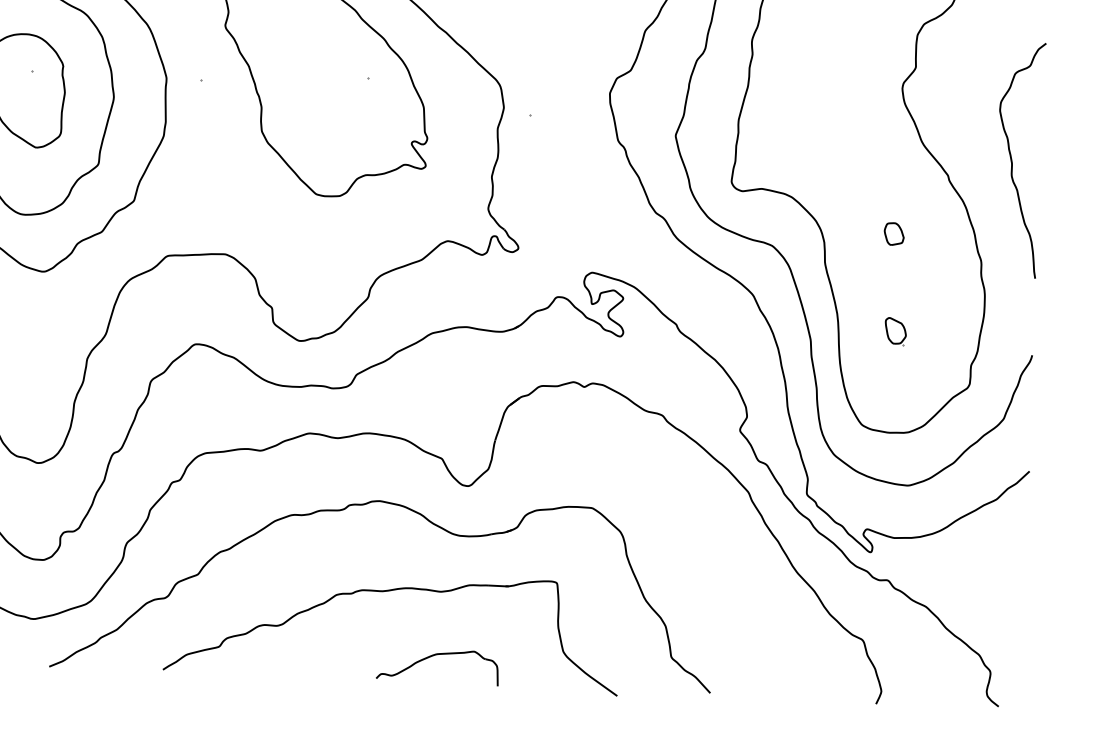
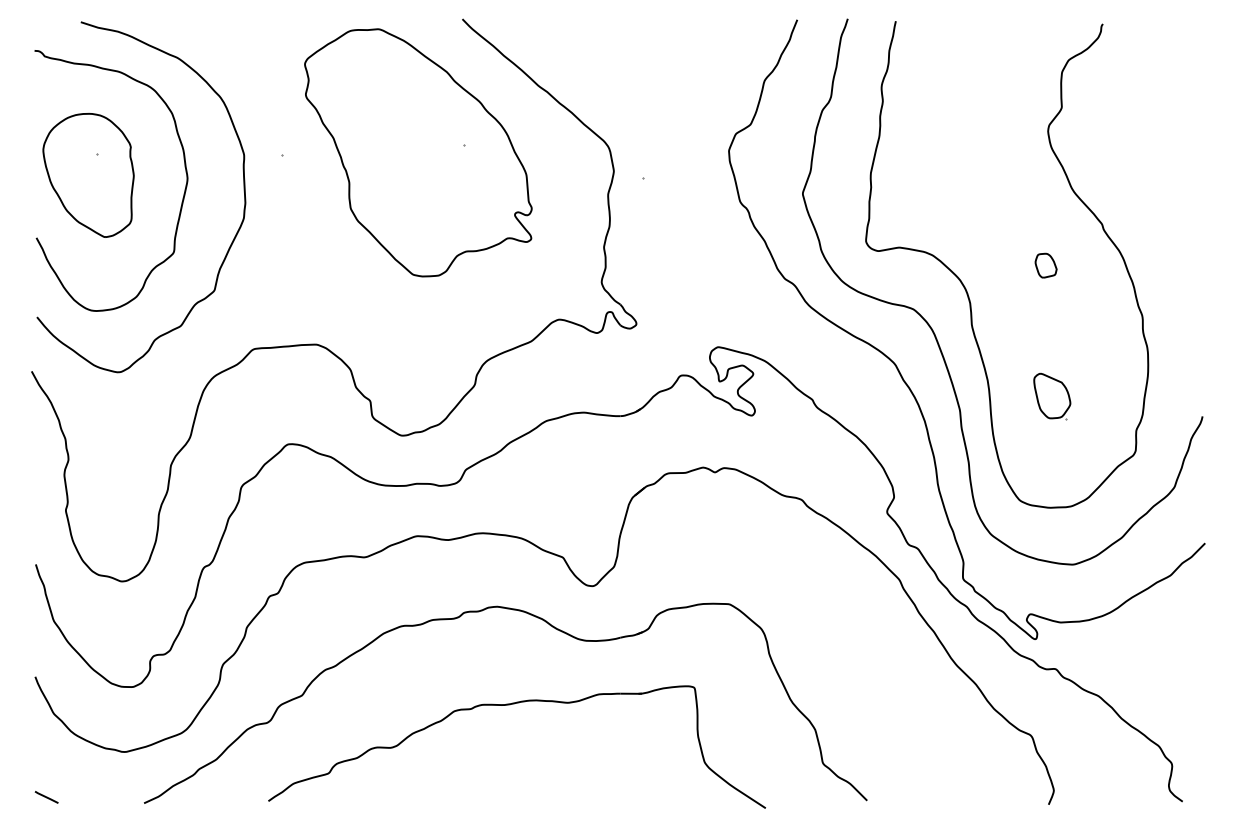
curve: (1012, 159) -> (1171, 203), removed
part: (893, 233) -> (1045, 265), moved
part: (895, 331) -> (1052, 396), size x1.6
part: (433, 656) -> (563, 773), removed

